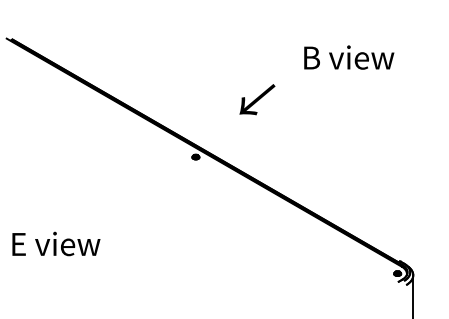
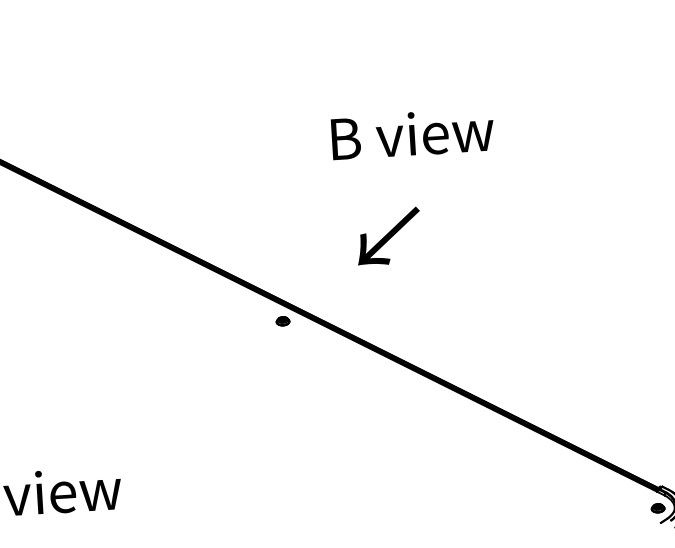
text: (349, 57) -> (413, 133), moved
text: (257, 99) -> (388, 236), moved

